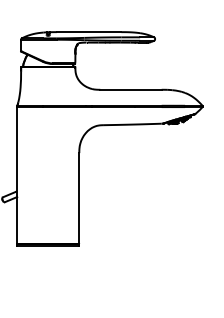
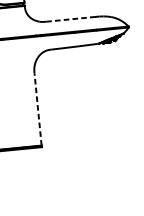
line: (130, 89) -> (70, 19), solid -> dashed
line: (79, 197) -> (38, 108), solid -> dashed

